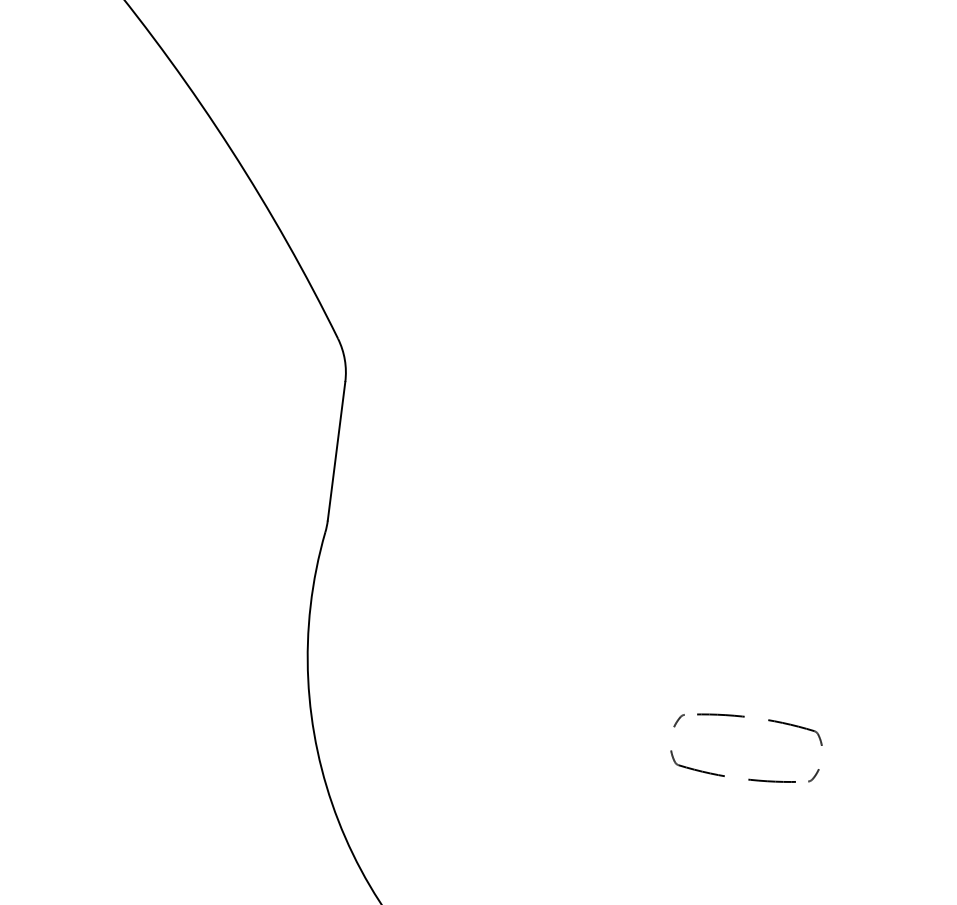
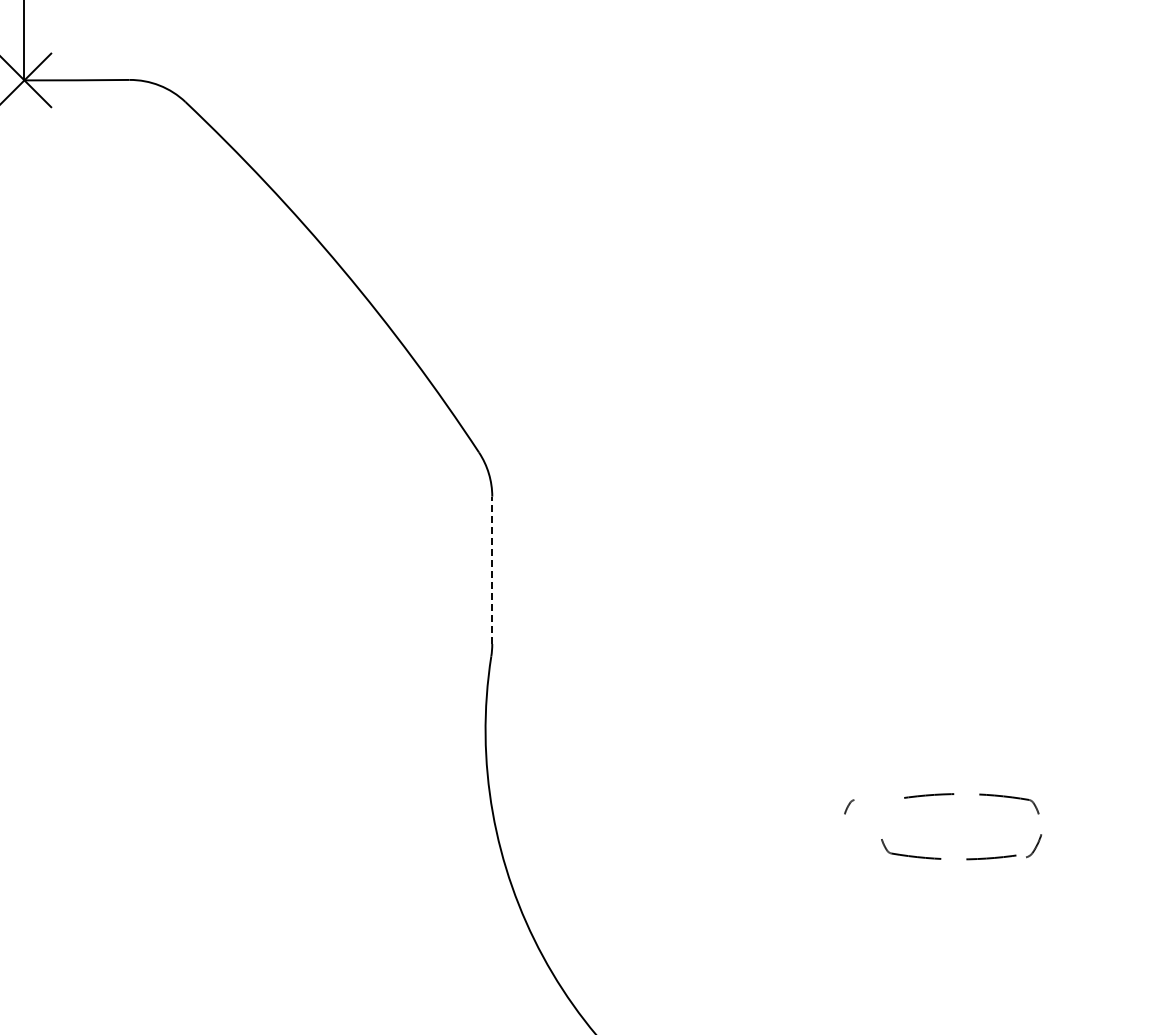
line: (336, 451) -> (492, 570), solid -> dashed
part: (679, 720) -> (849, 806), moved
part: (814, 775) -> (1034, 846), size x1.6

